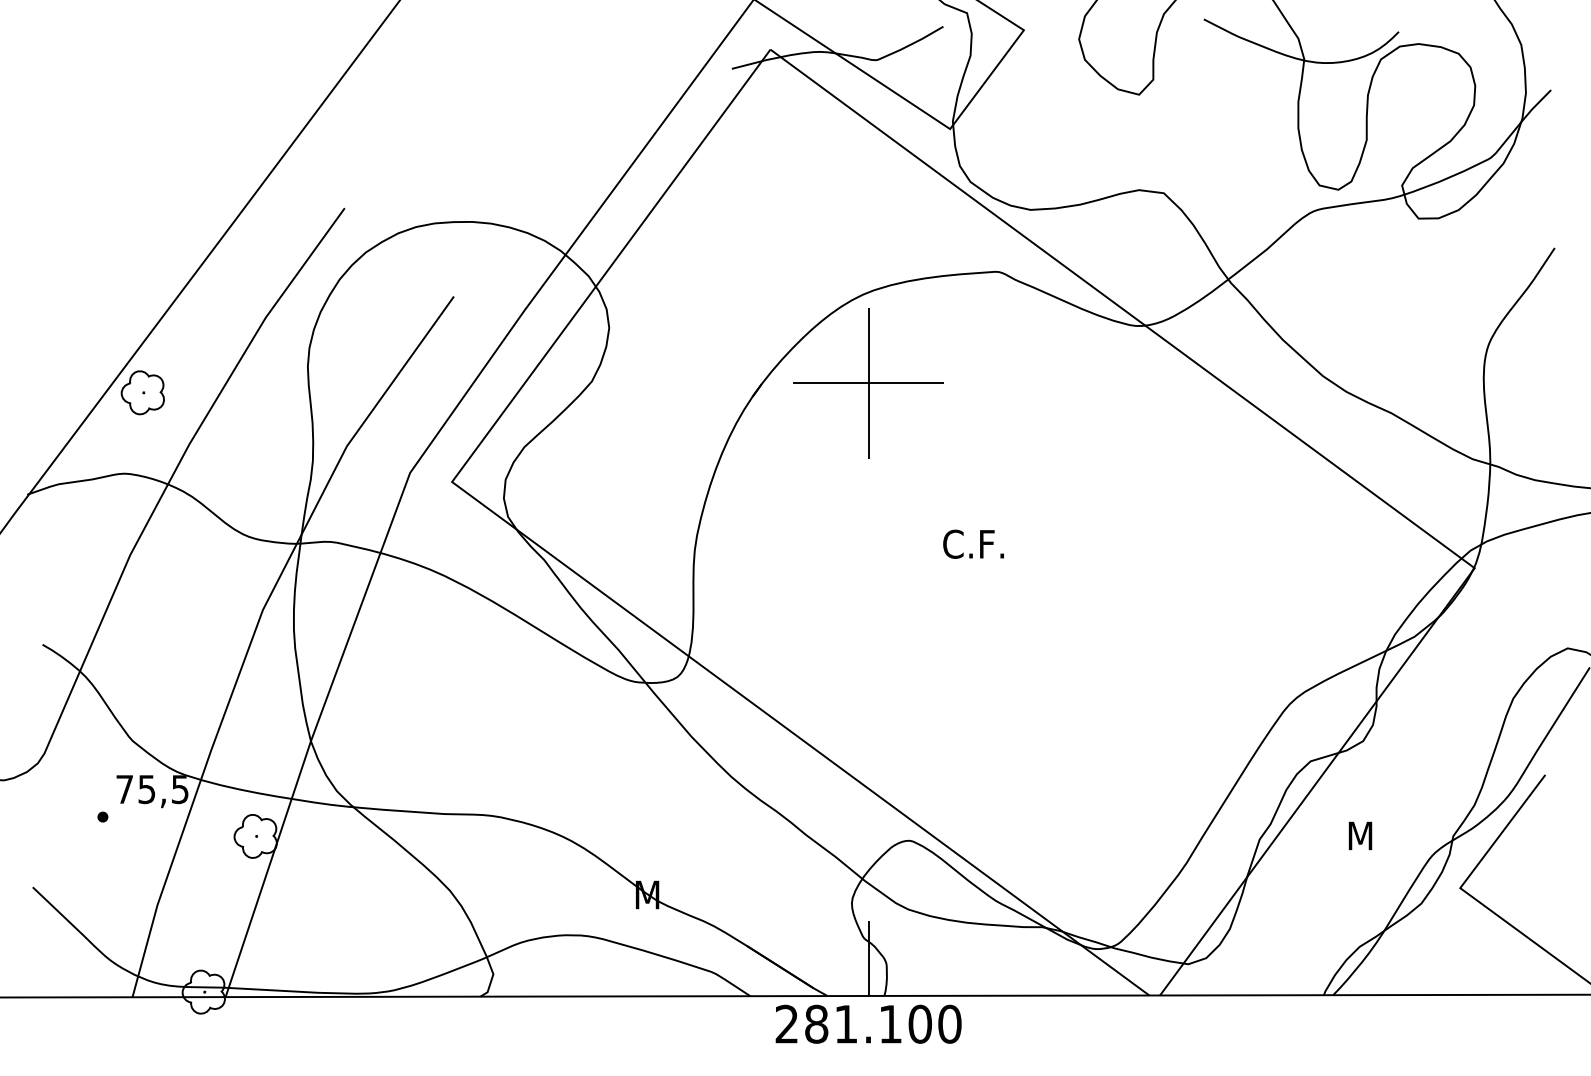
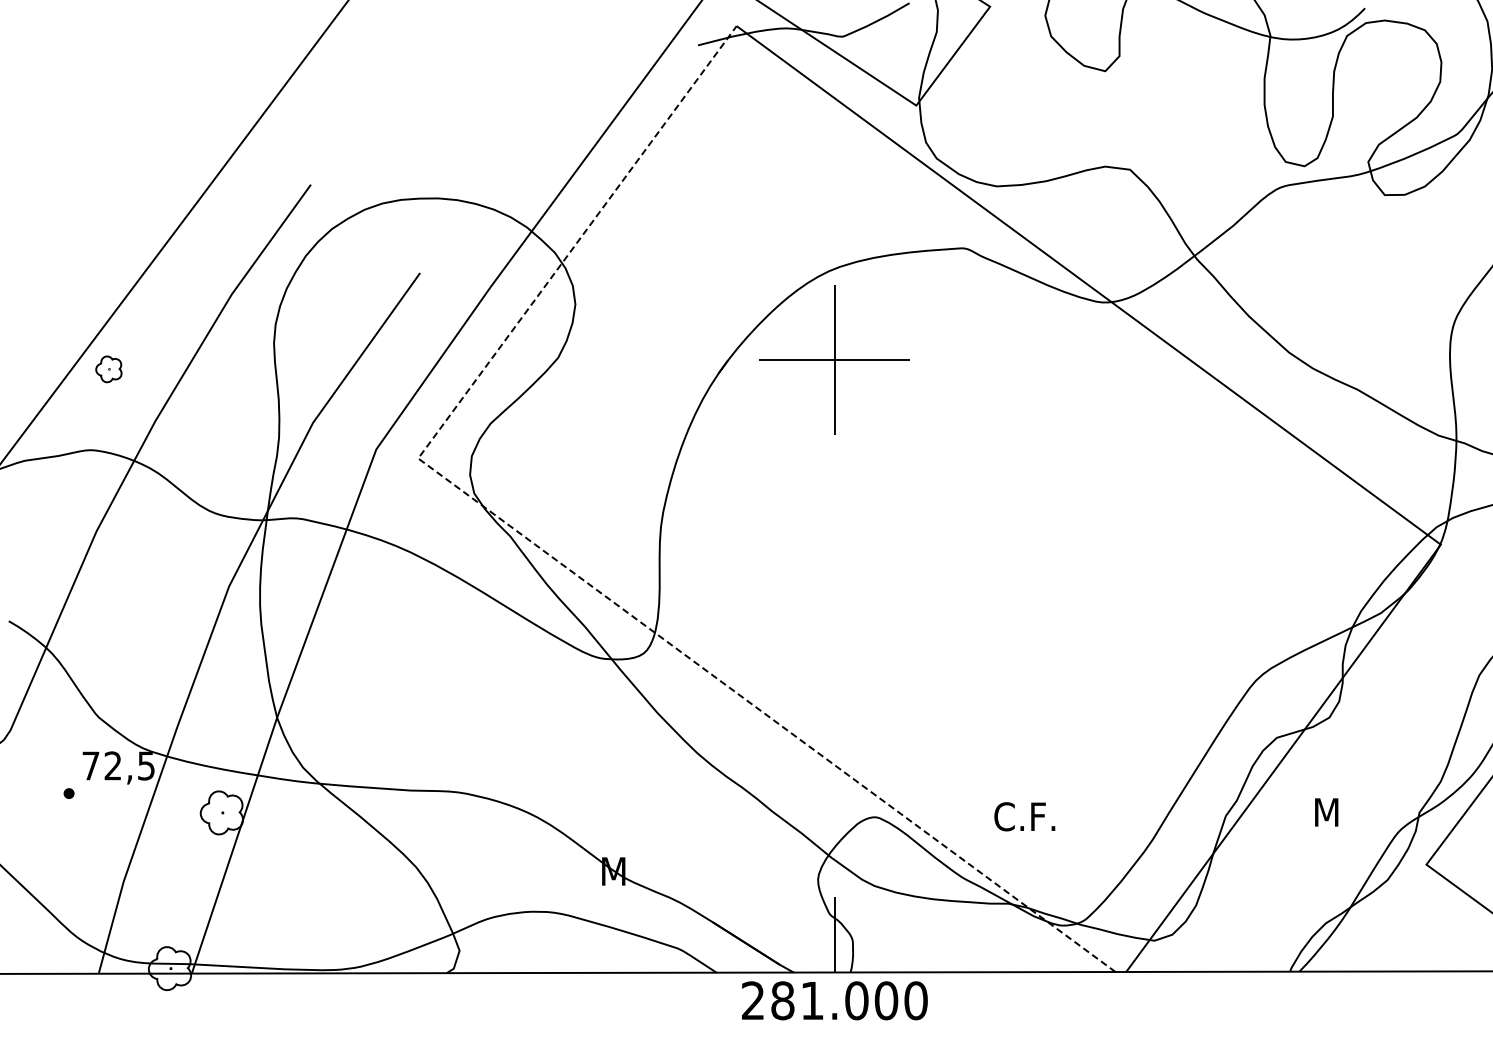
part: (142, 392) -> (108, 369), size x0.6
text: (973, 543) -> (1024, 816), moved
line: (584, 579) -> (550, 556), solid -> dashed
text: (146, 789) -> (112, 766), 75,5 -> 72,5
text: (890, 1023) -> (856, 1000), 281.100 -> 281.000

